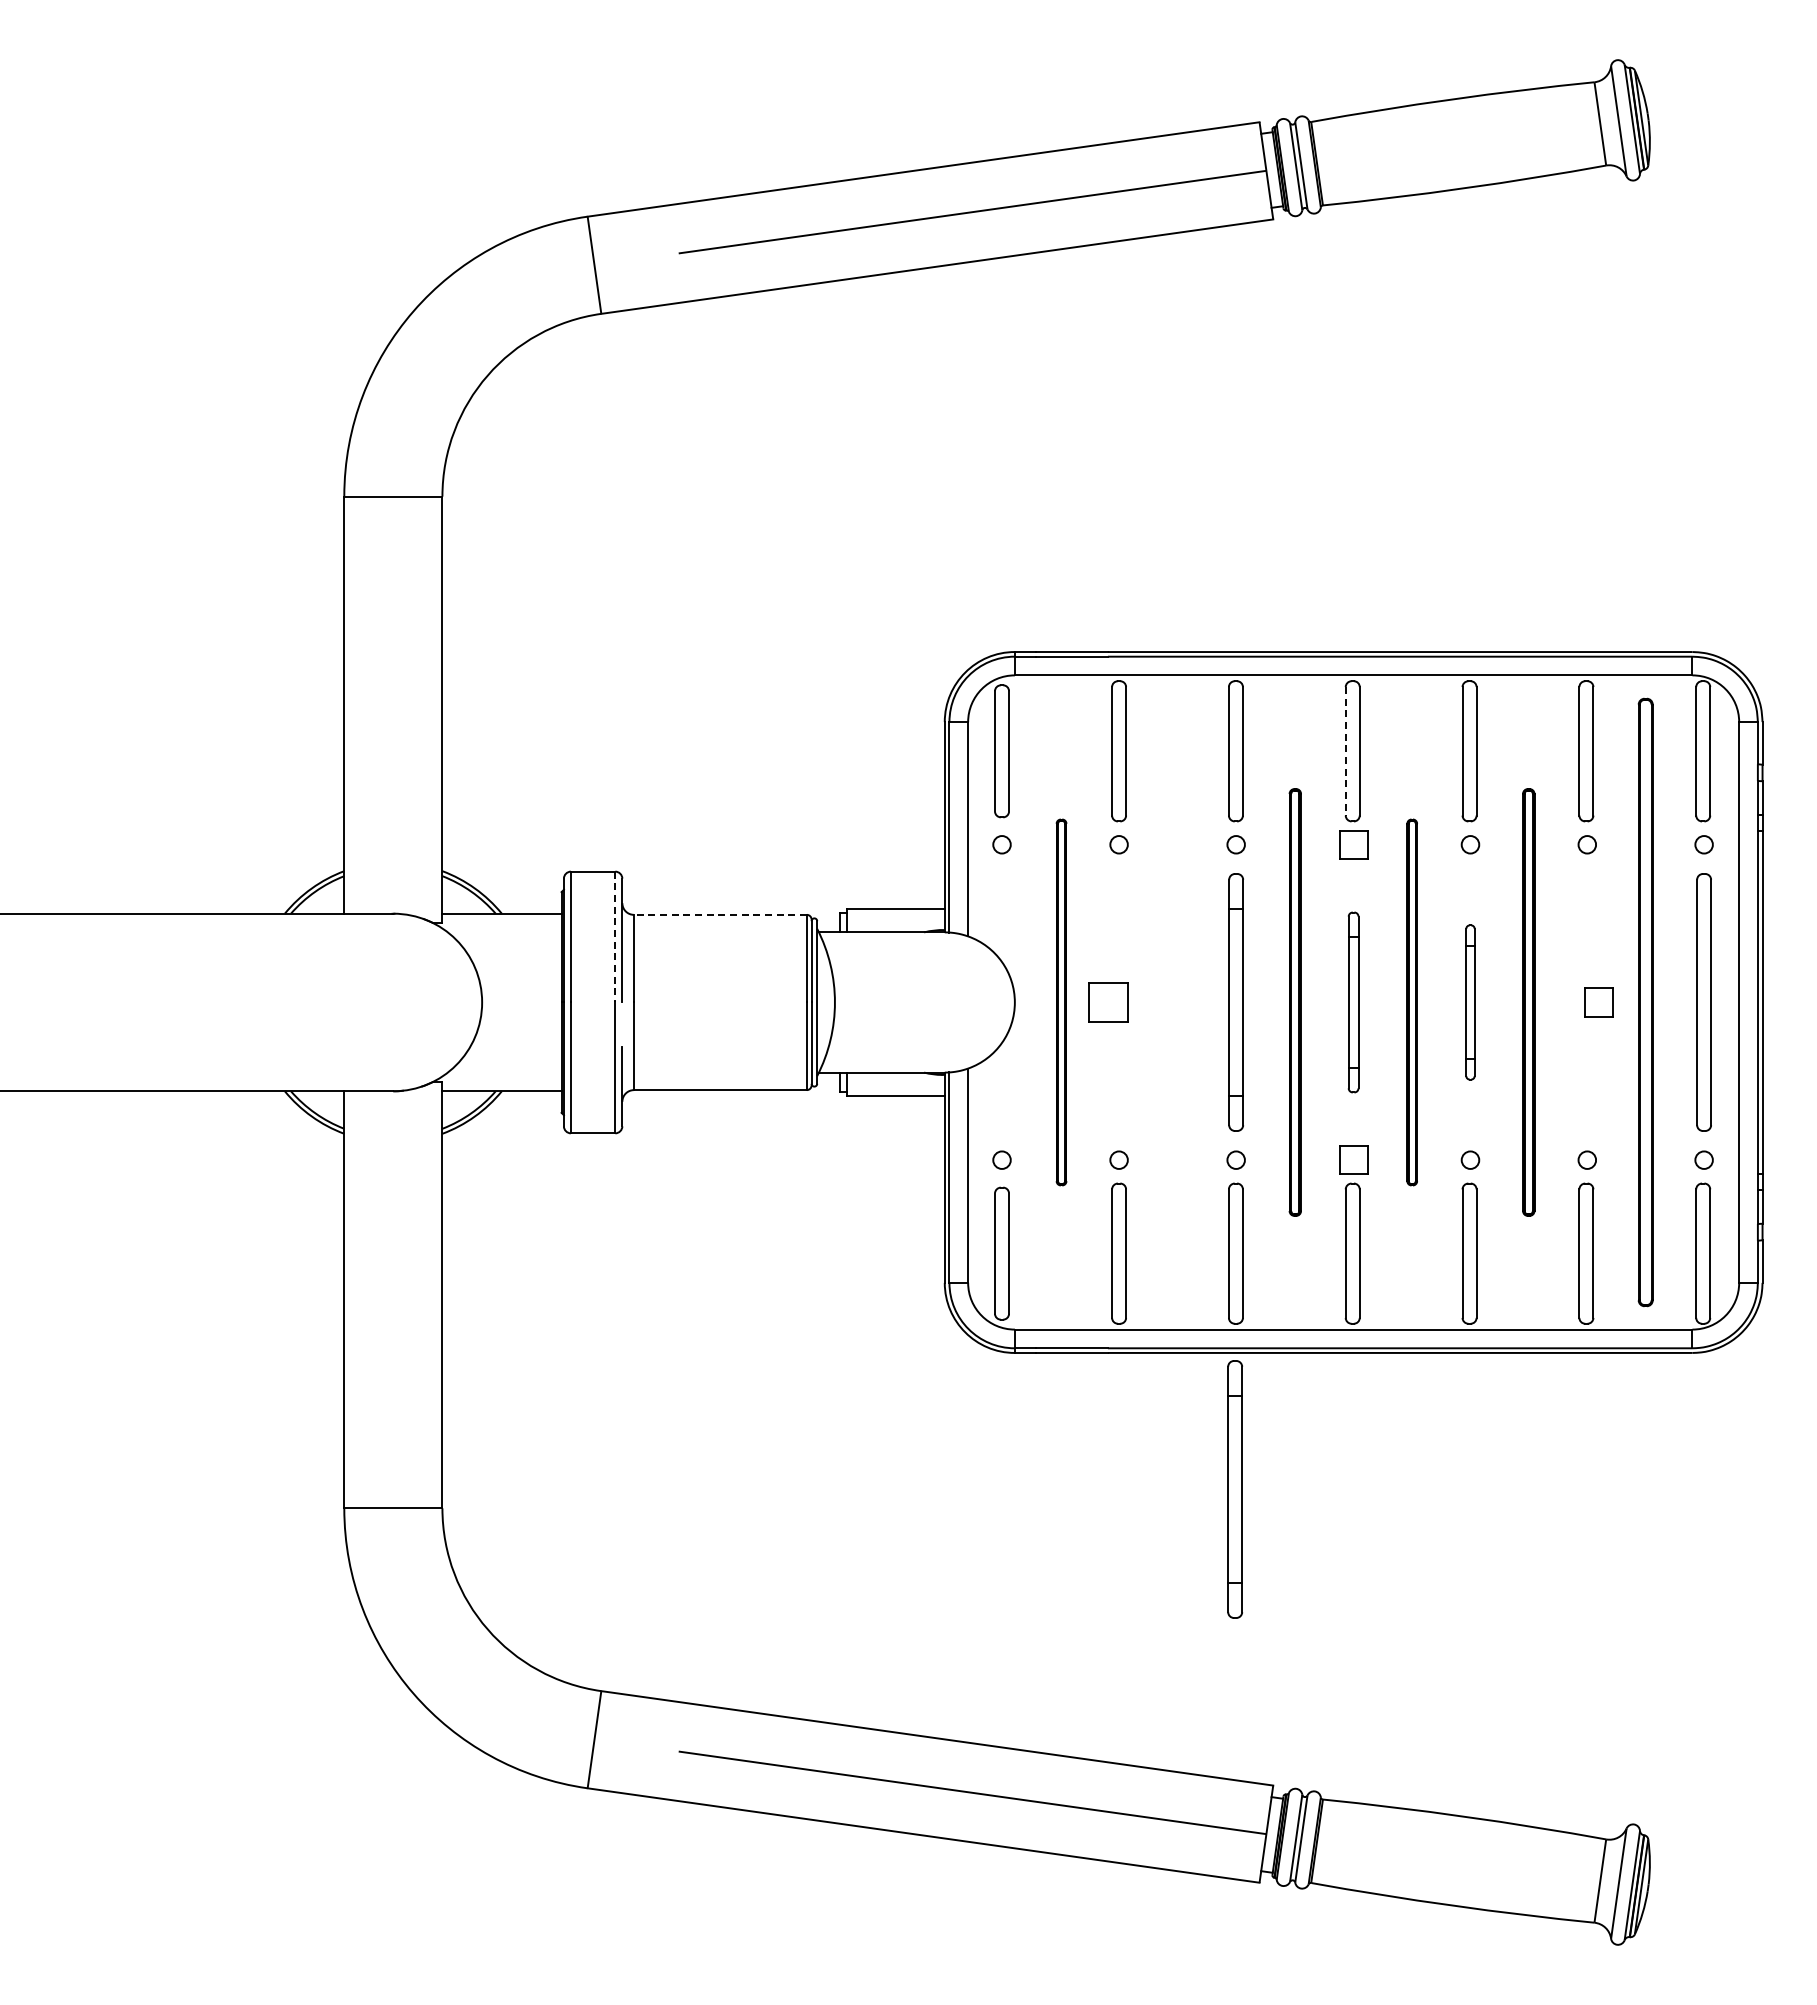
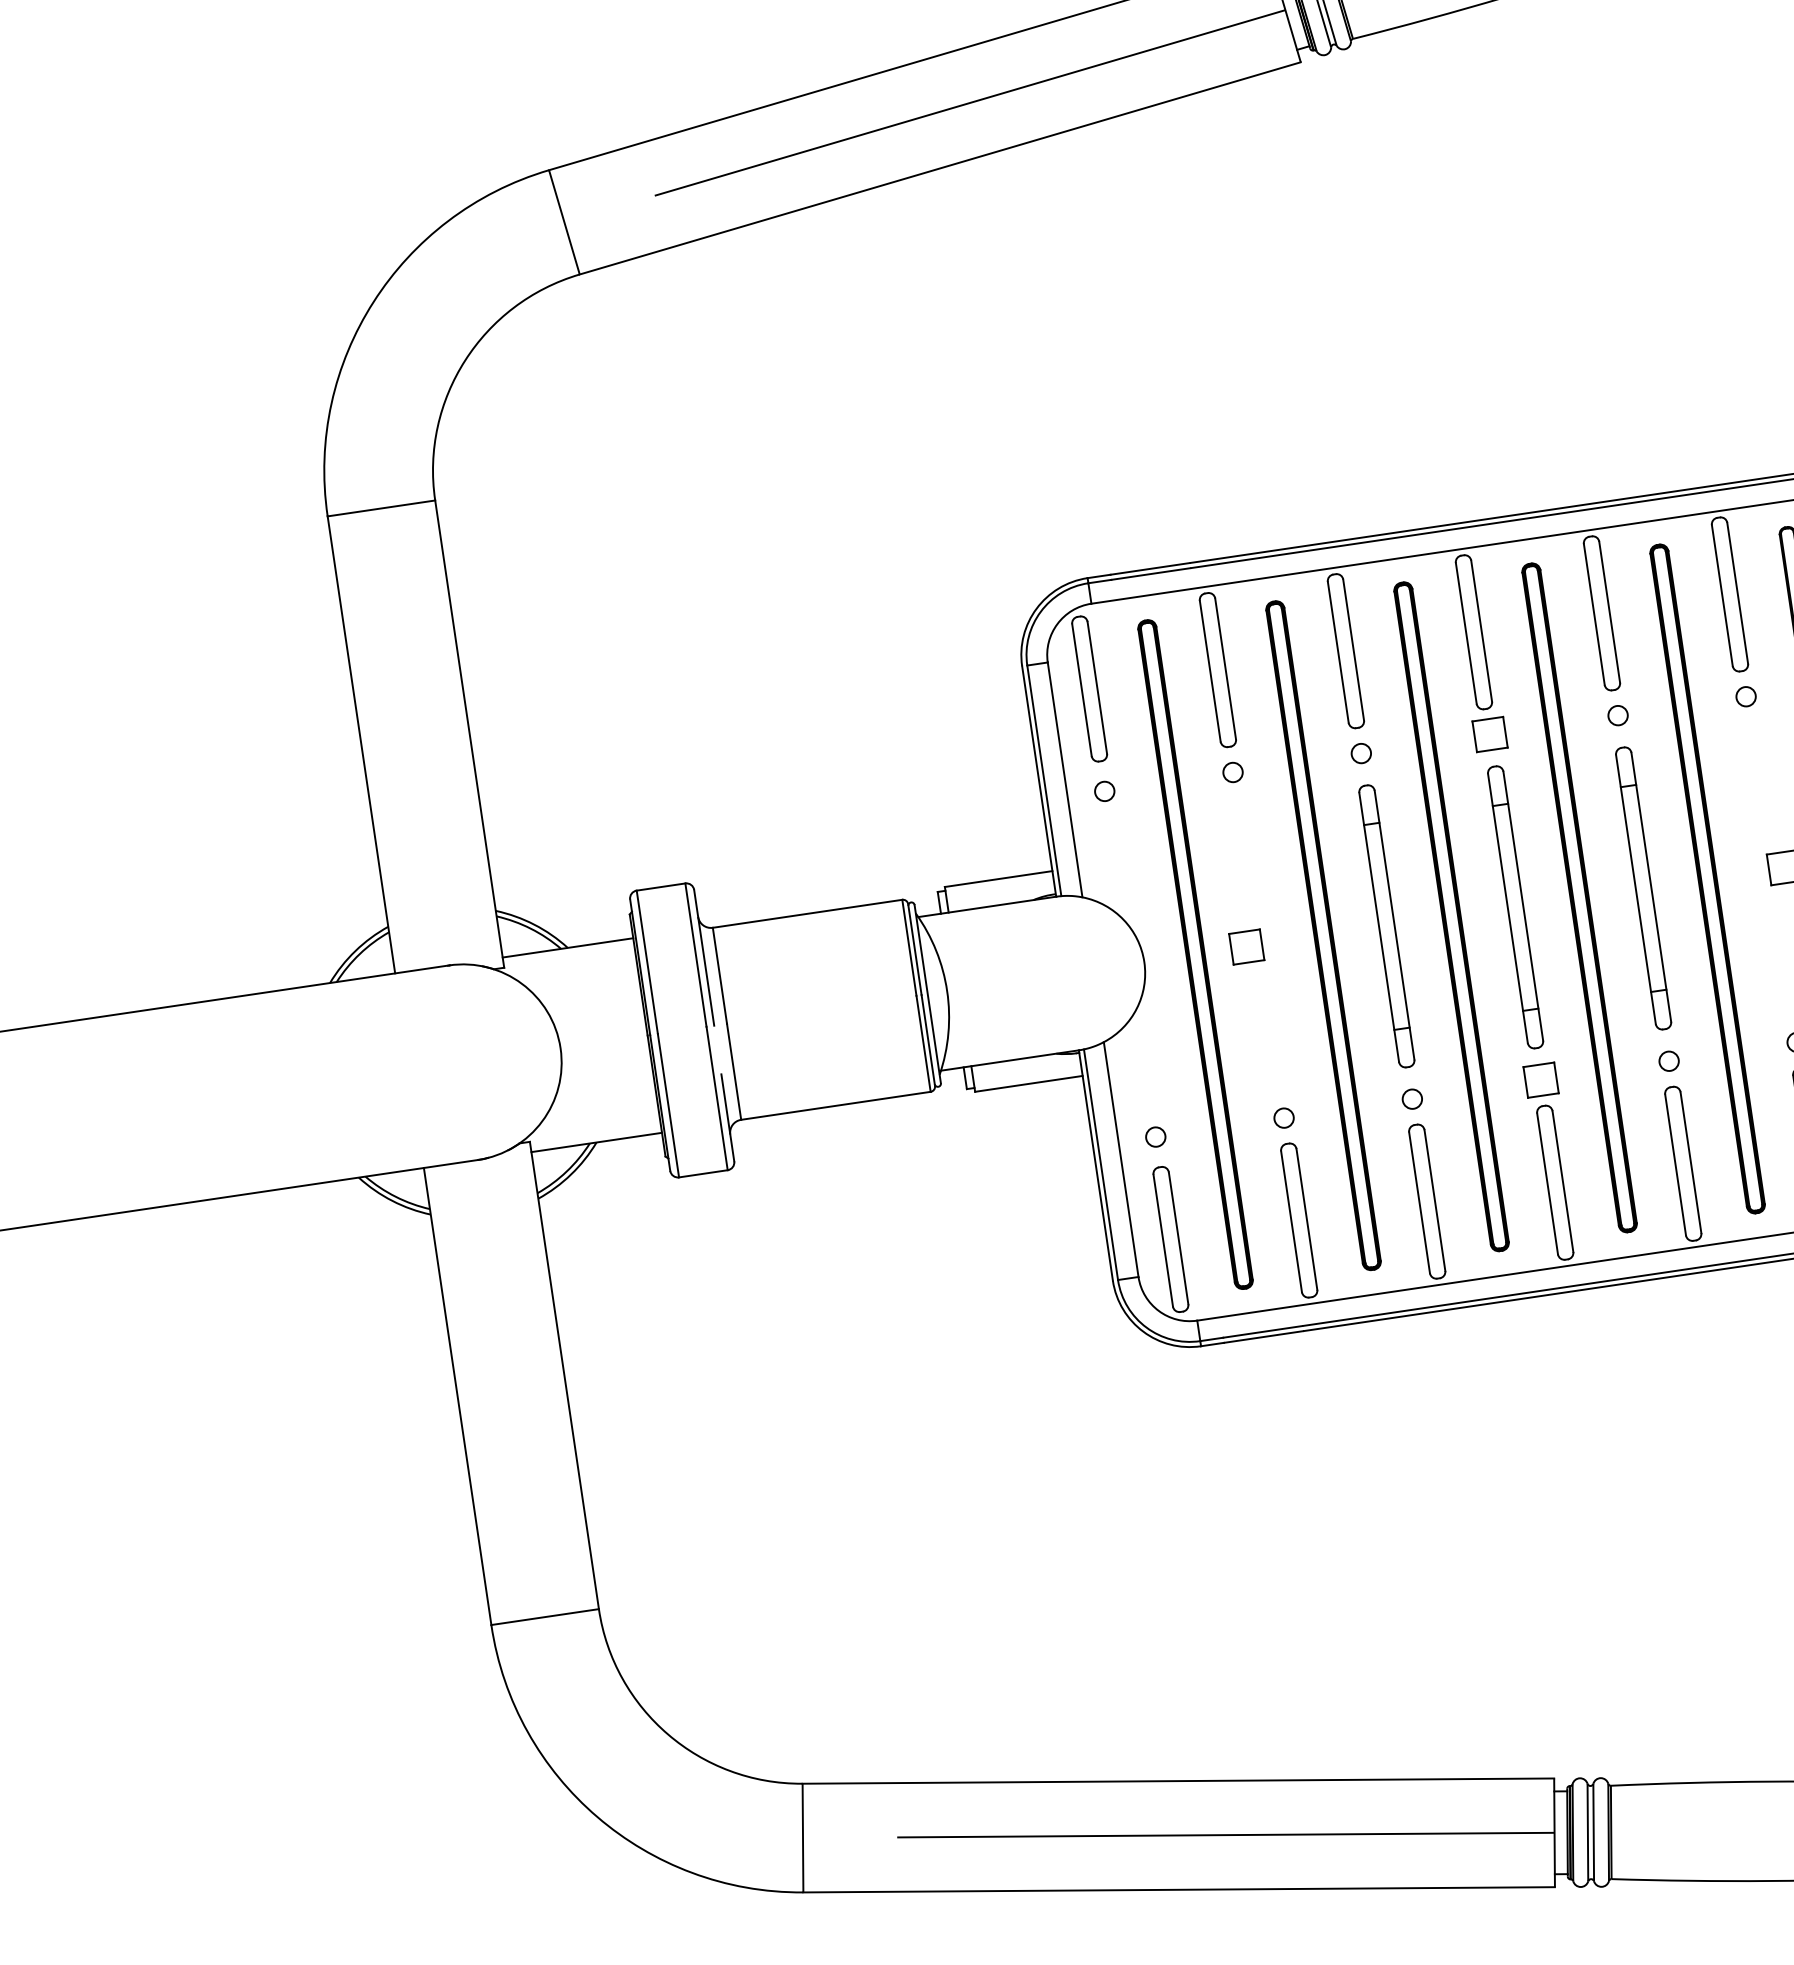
line: (1345, 751) -> (1466, 633), dashed -> solid
line: (719, 914) -> (806, 913), dashed -> solid
line: (615, 937) -> (696, 955), dashed -> solid
part: (1061, 1002) -> (1195, 954), size x1.67
part: (1107, 1002) -> (1245, 947), size x0.71
part: (1178, 1002) -> (1323, 935), added
part: (1295, 1002) -> (1451, 916), size x1.43
part: (1353, 1002) -> (1515, 907), size x1.43
part: (1412, 1002) -> (1580, 897), size x1.67
part: (1470, 1002) -> (1643, 888), size x1.67
part: (1528, 1002) -> (1707, 879), size x1.43
part: (1234, 1489) -> (1463, 1460), removed

